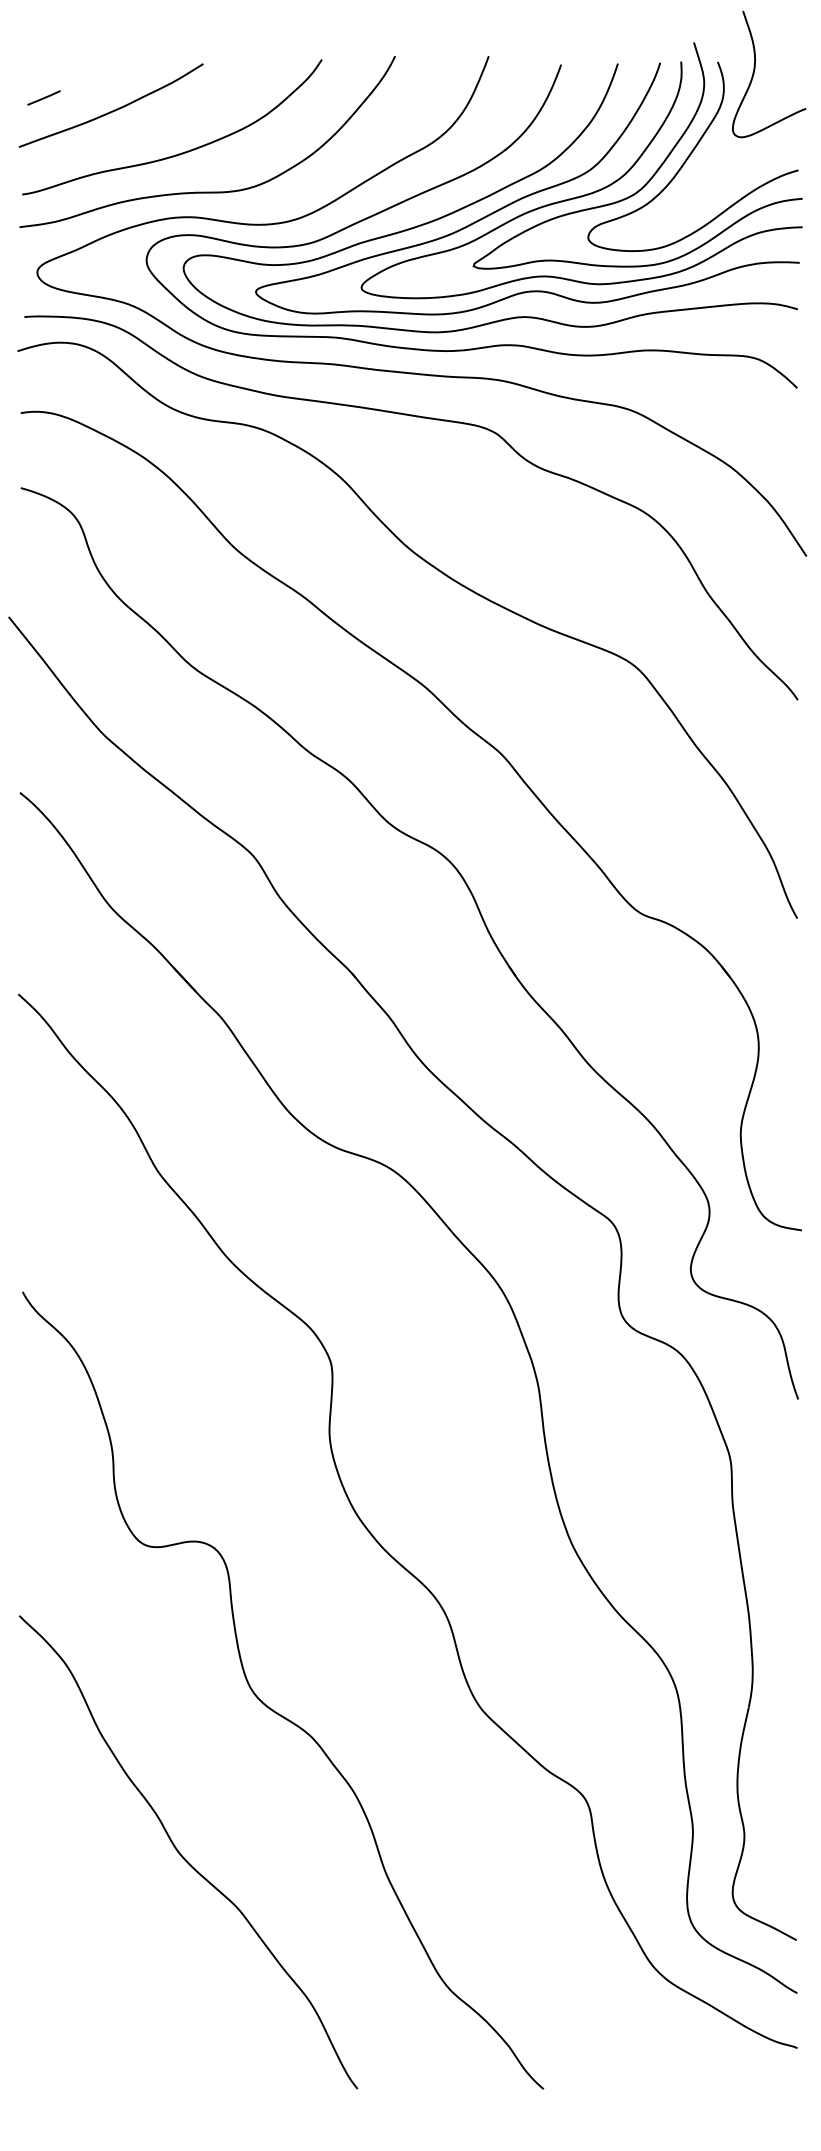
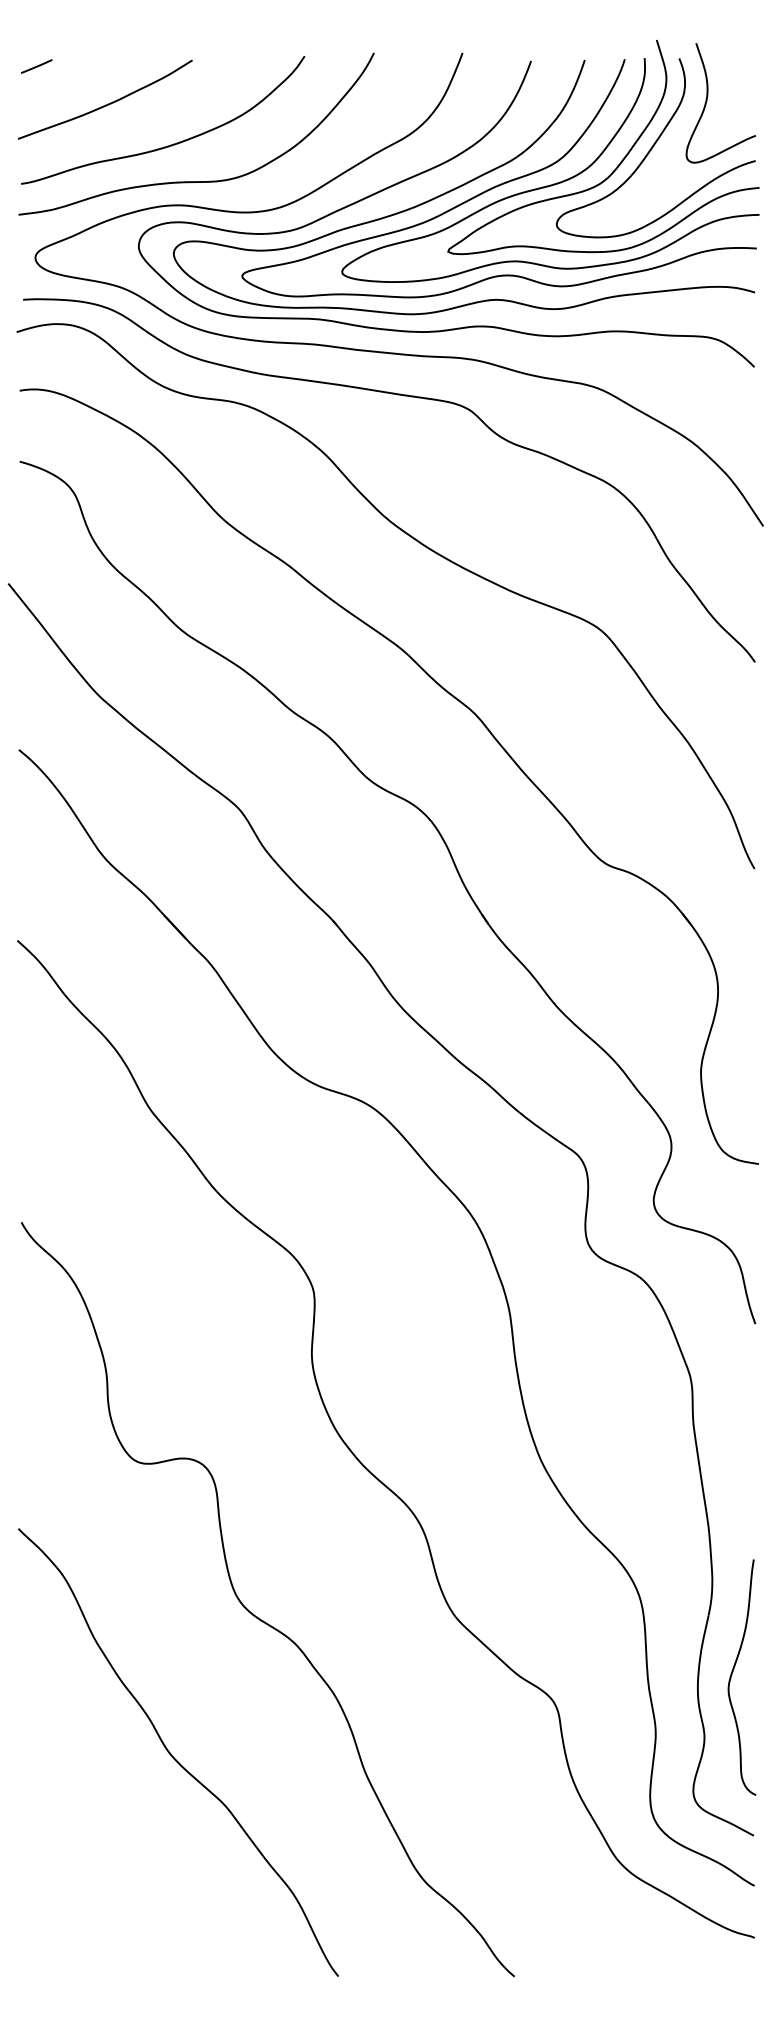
curve: (755, 72) -> (707, 101), moved
line: (43, 97) -> (36, 66), moved
curve: (774, 1770) -> (732, 1675), added

